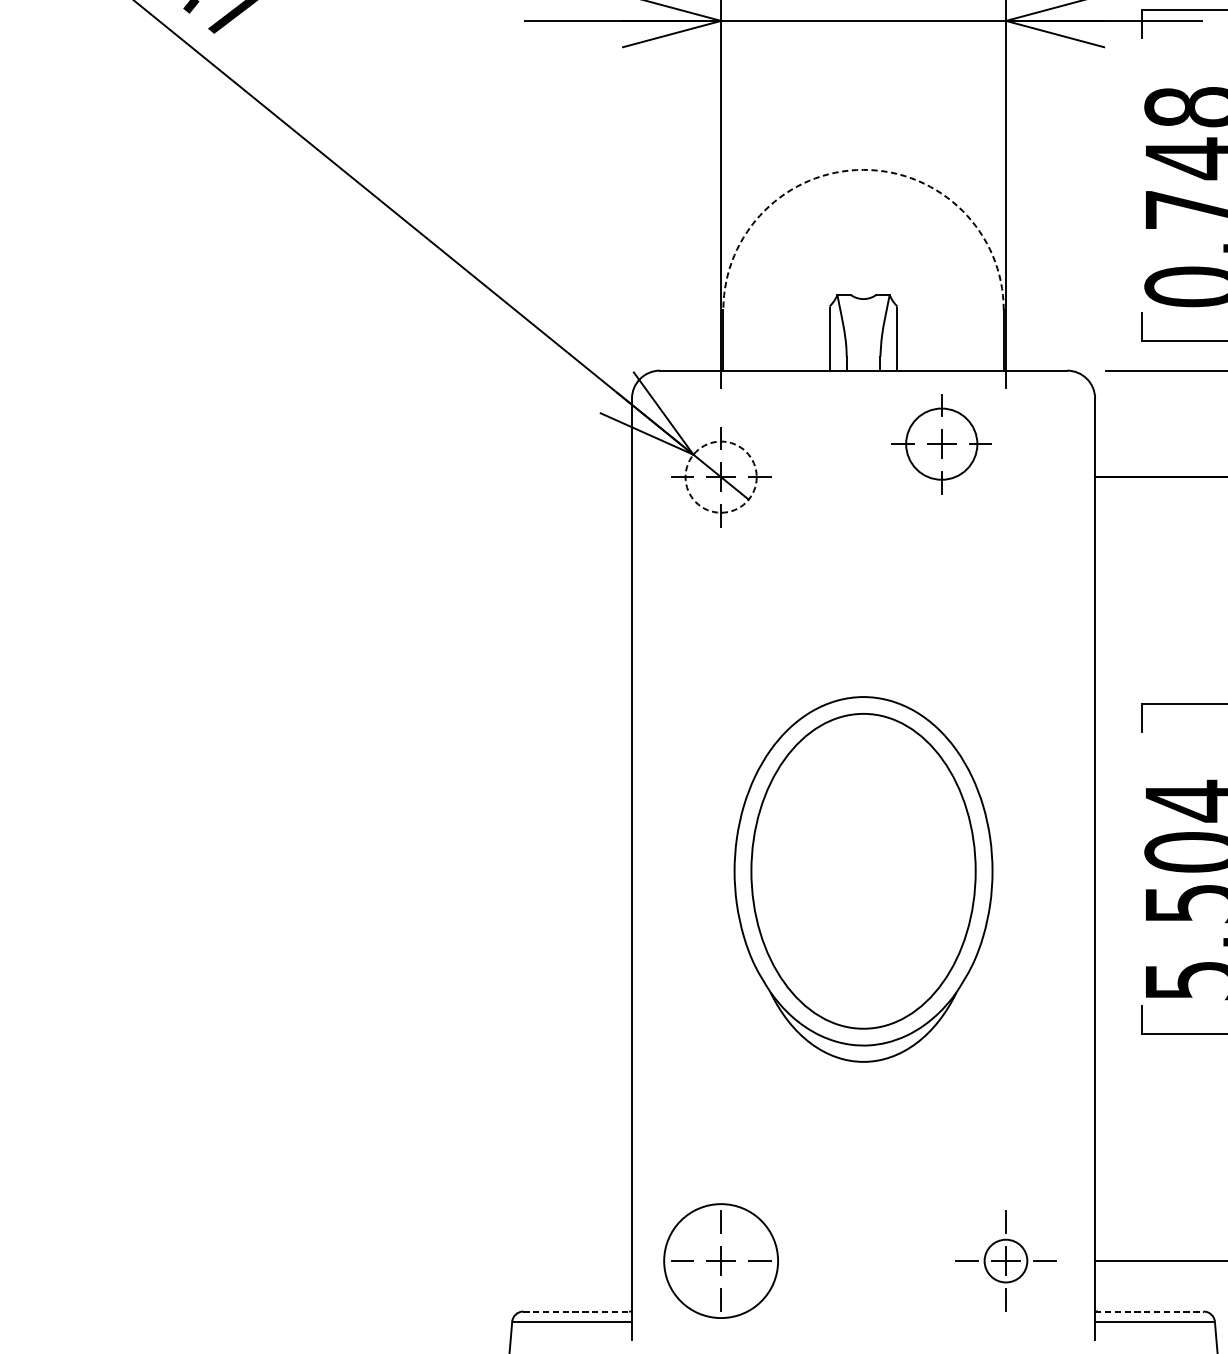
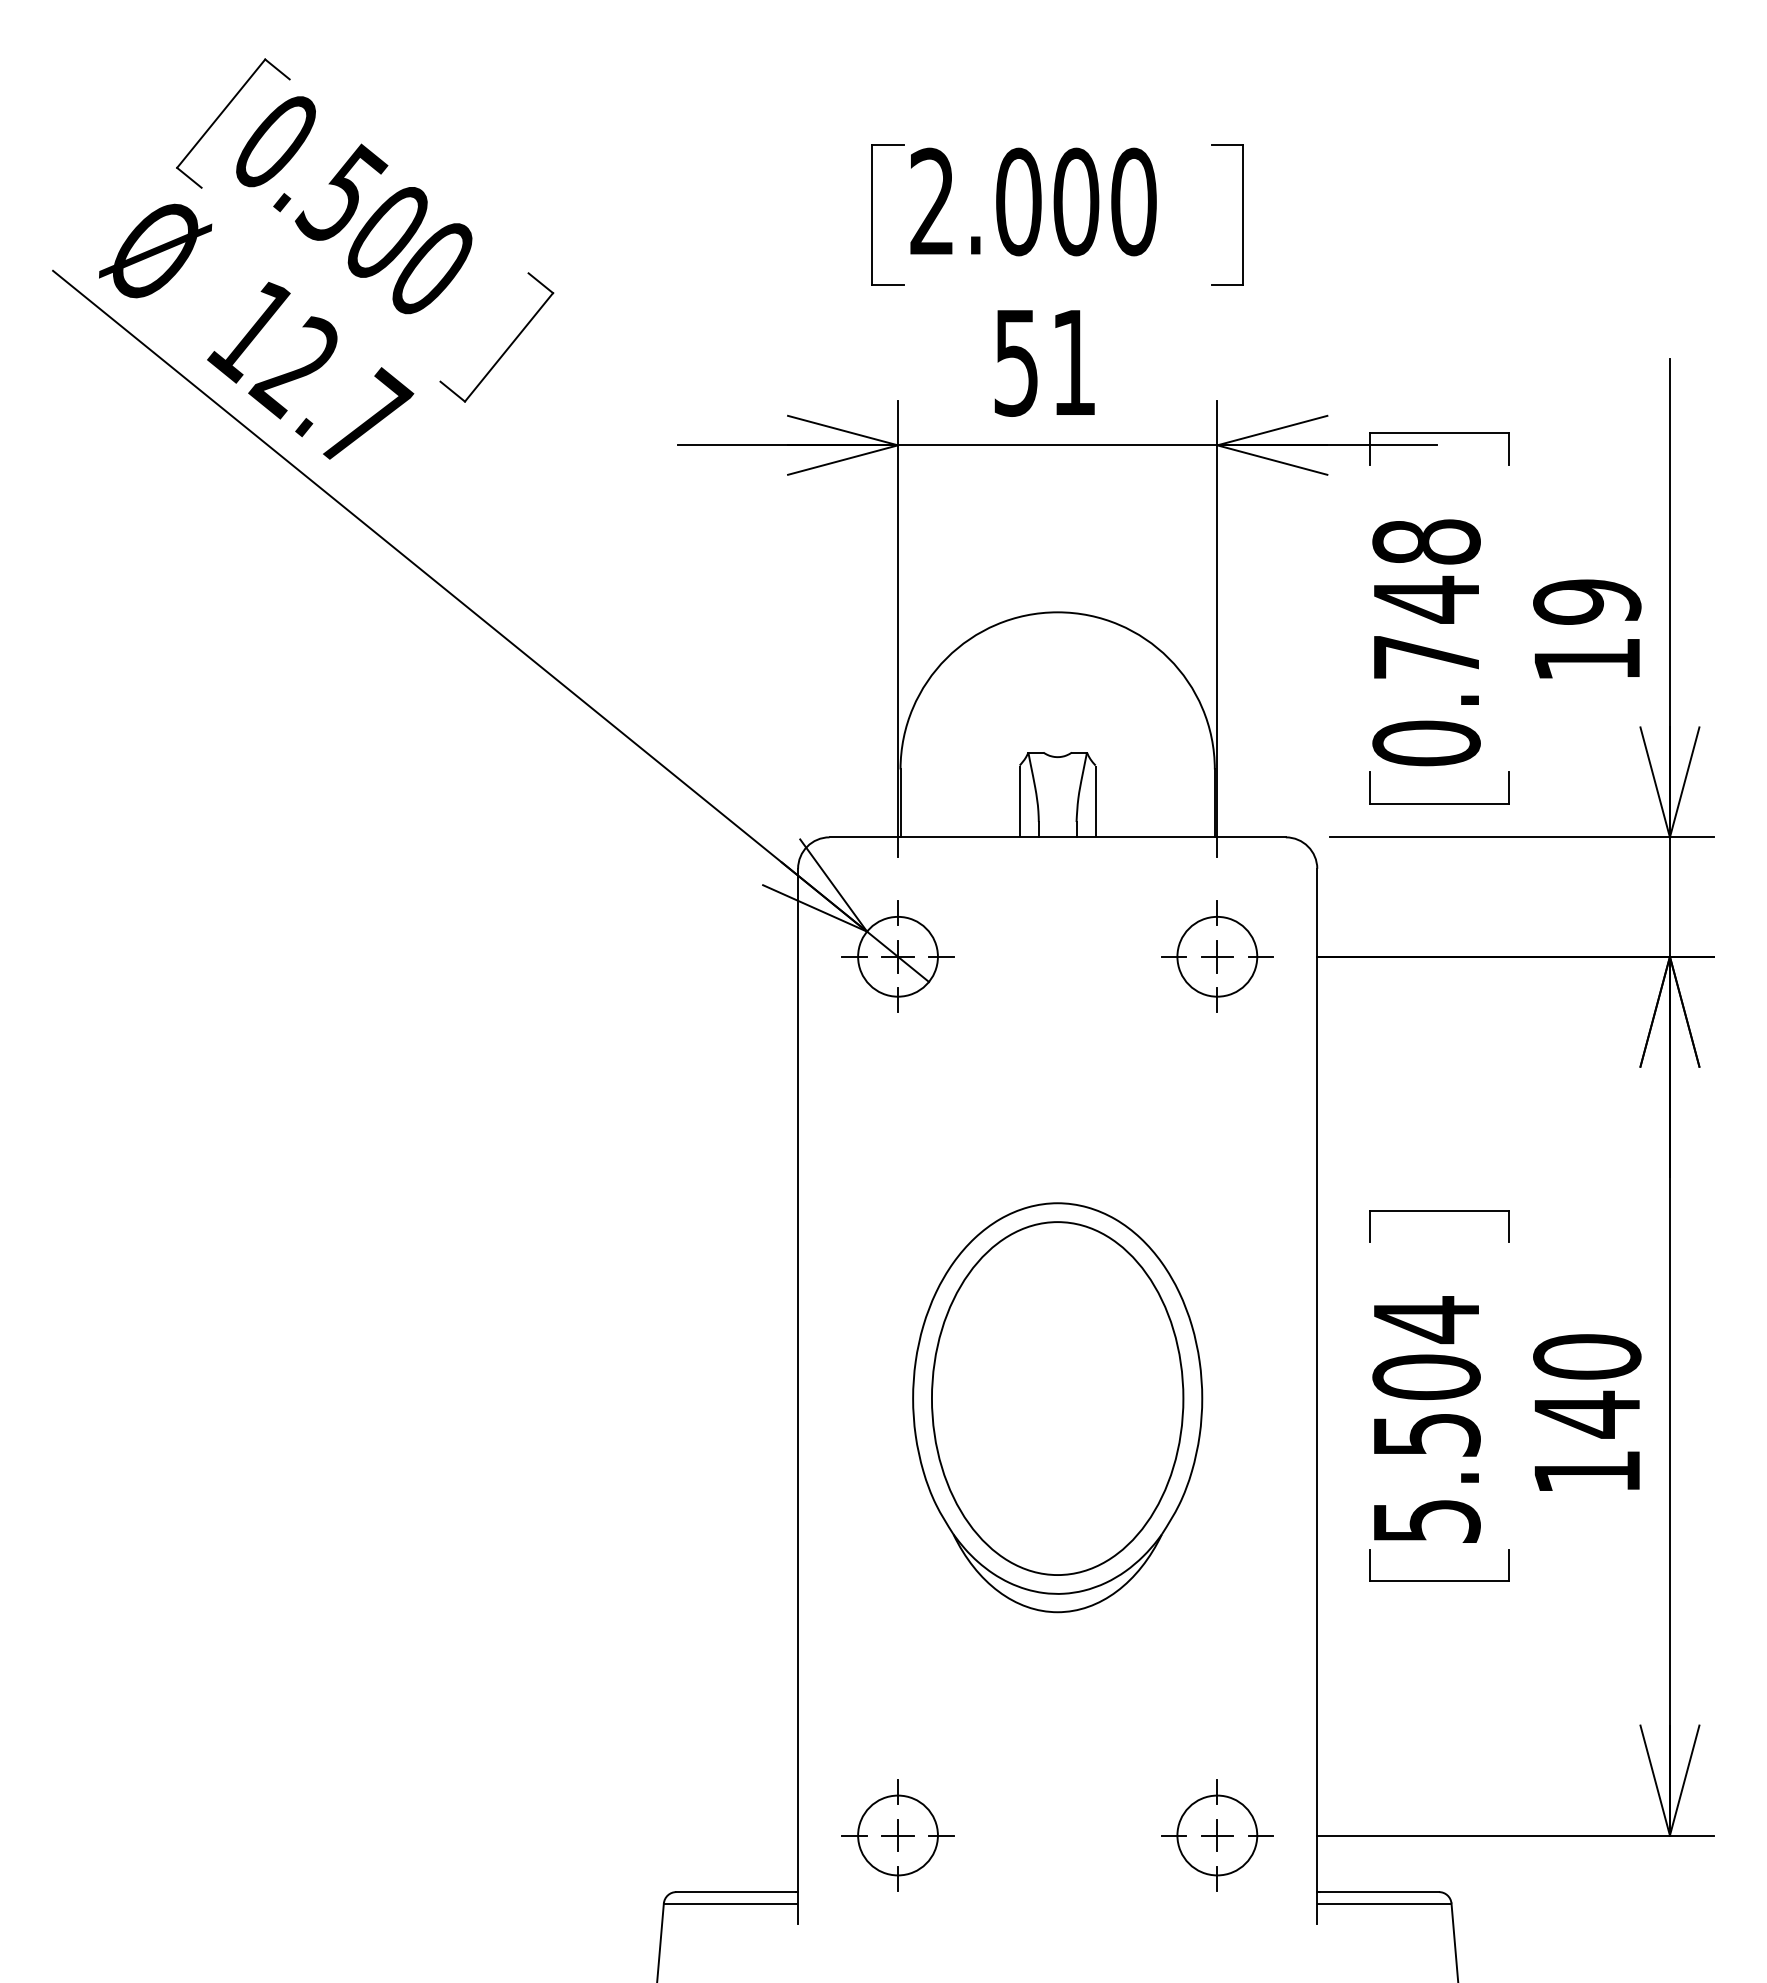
arc: (863, 170) -> (1057, 612), dashed -> solid
part: (941, 443) -> (1217, 956), moved
circle: (720, 476) -> (897, 956), dashed -> solid
circle: (720, 1261) -> (897, 1835), size x0.62
circle: (1006, 1261) -> (1217, 1835), size x1.67
line: (577, 1311) -> (737, 1892), dashed -> solid
line: (1149, 1311) -> (1378, 1892), dashed -> solid

